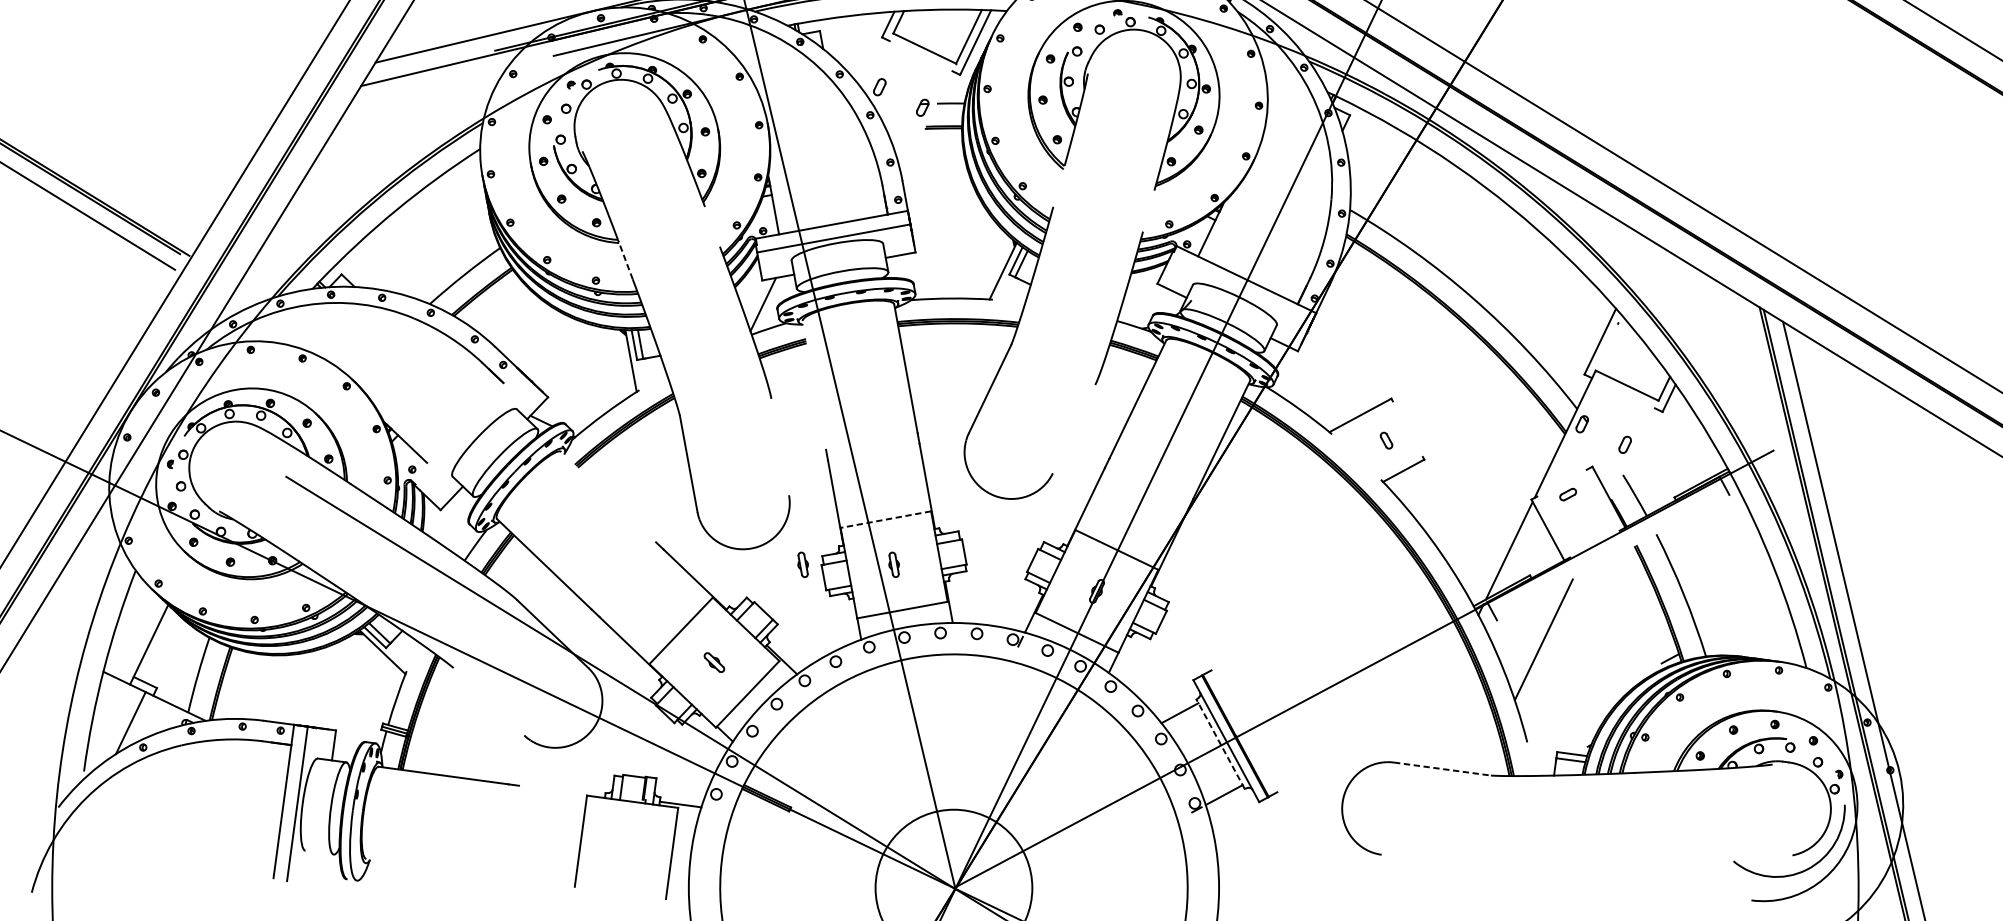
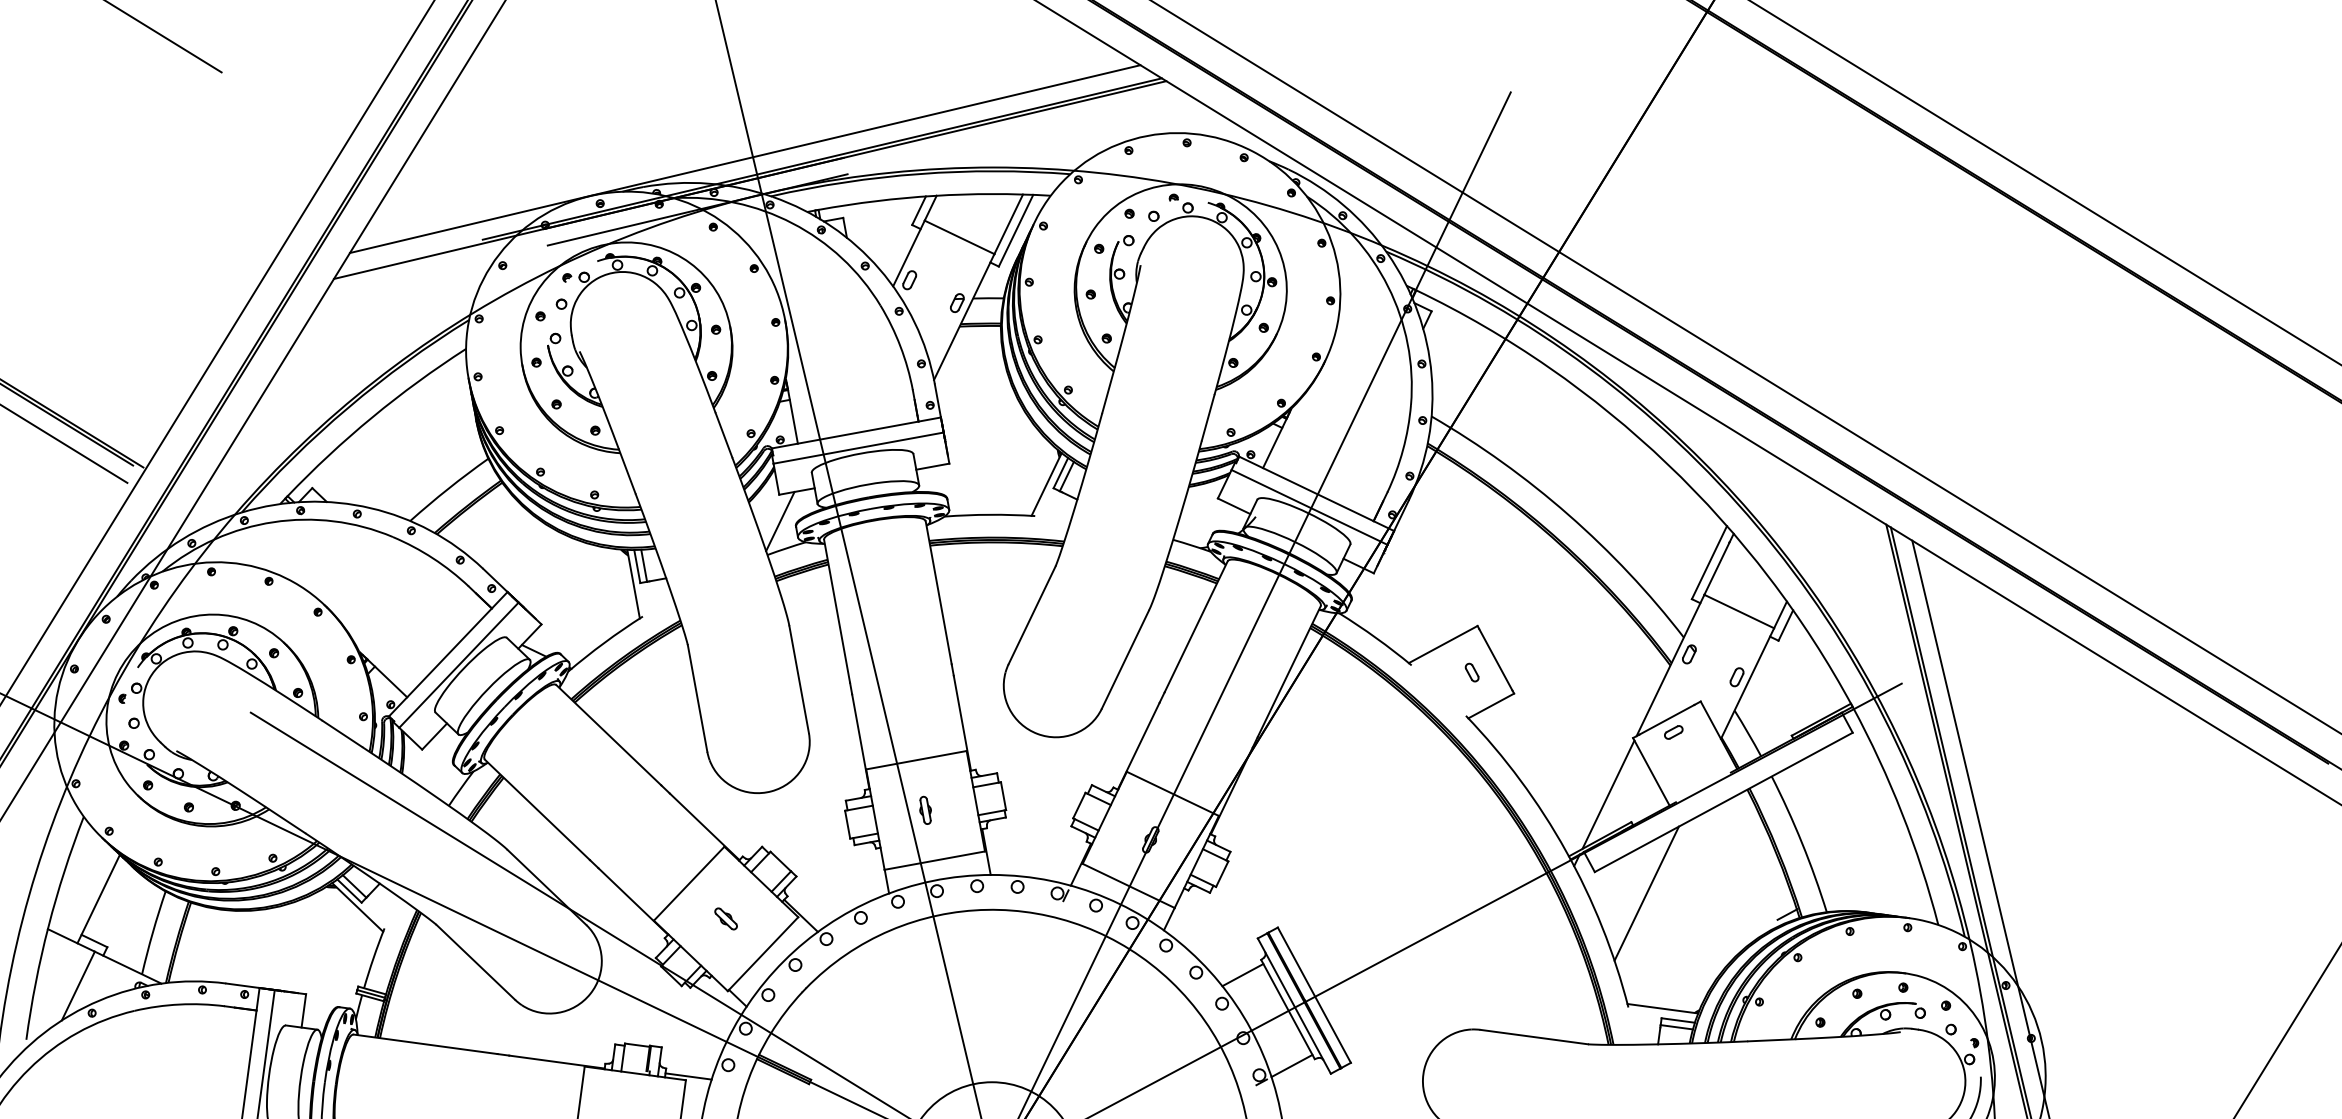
line: (878, 63) -> (908, 253), added
line: (929, 119) -> (964, 316), added
line: (1058, 186) -> (1108, 390), added
line: (1148, 210) -> (1207, 417), added
line: (712, 227) -> (723, 435), added
line: (625, 259) -> (627, 471), dashed -> solid
line: (1239, 291) -> (1309, 507), added
line: (1608, 342) -> (1718, 563), added
line: (814, 384) -> (837, 610), added
line: (464, 424) -> (448, 654), added
line: (1073, 428) -> (1124, 659), added
line: (1407, 428) -> (1495, 659), added
line: (473, 433) -> (458, 664), added
line: (779, 446) -> (798, 679), added
line: (1634, 450) -> (1747, 683), added
line: (1561, 482) -> (1666, 719), added
line: (608, 497) -> (608, 735), added
line: (885, 519) -> (915, 760), dashed -> solid
line: (1612, 557) -> (1723, 802), added
part: (803, 564) -> (824, 809), removed
line: (488, 700) -> (475, 961), added
line: (1243, 730) -> (1313, 994), added
line: (1558, 743) -> (1662, 1008), added
line: (1220, 744) -> (1287, 1009), dashed -> solid
line: (1442, 769) -> (1534, 1037), dashed -> solid
line: (561, 791) -> (556, 1061), added

